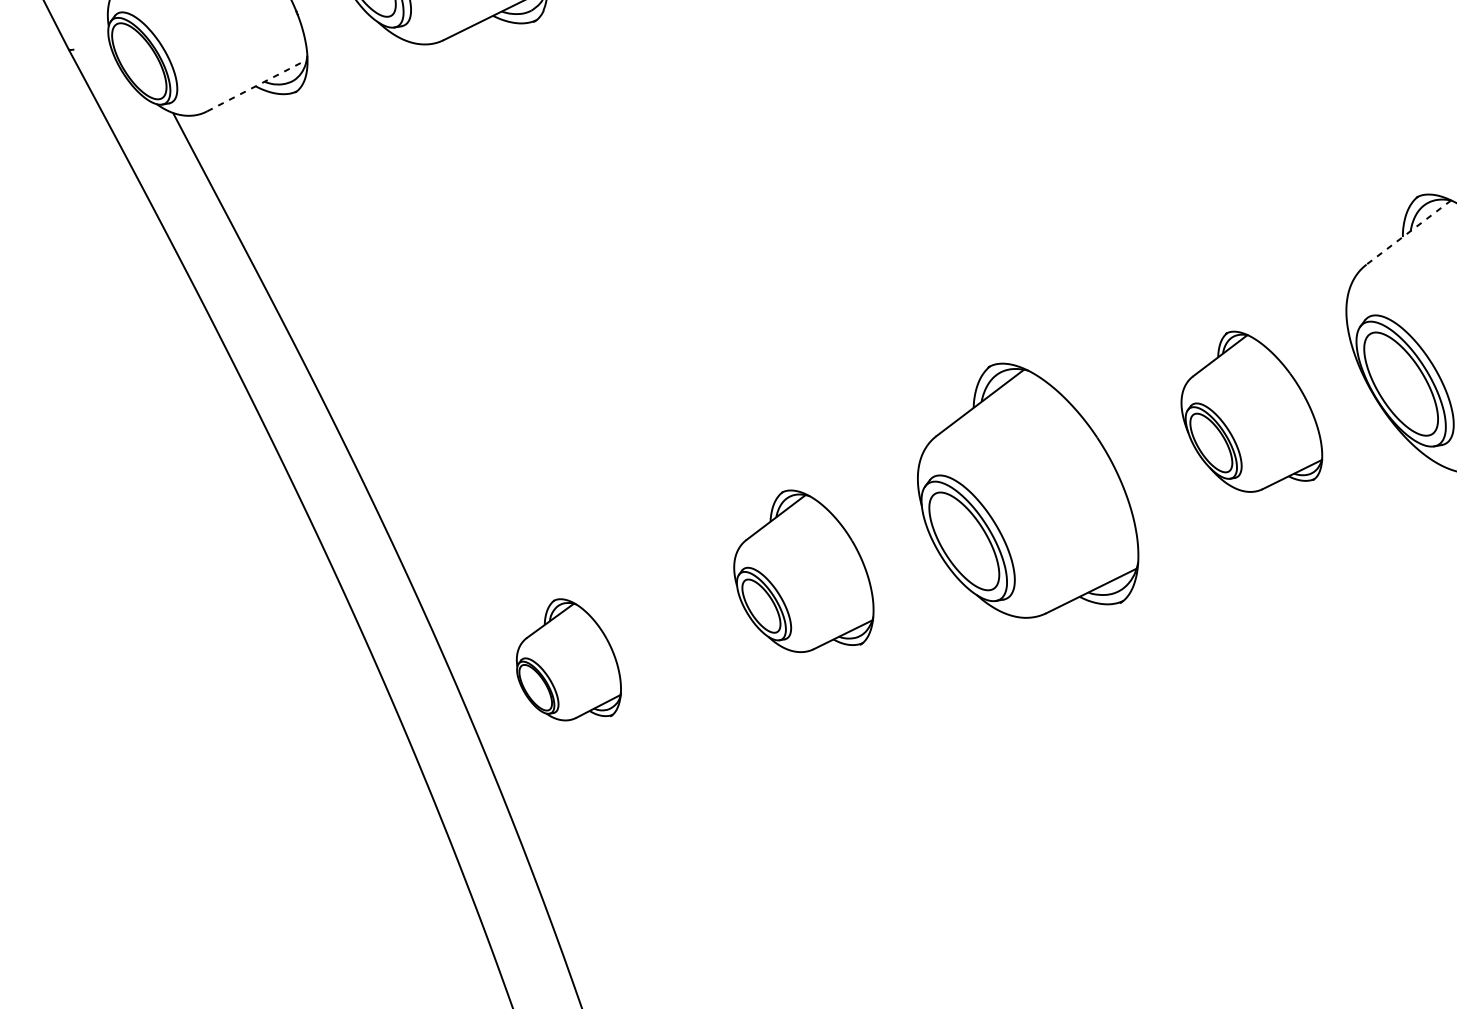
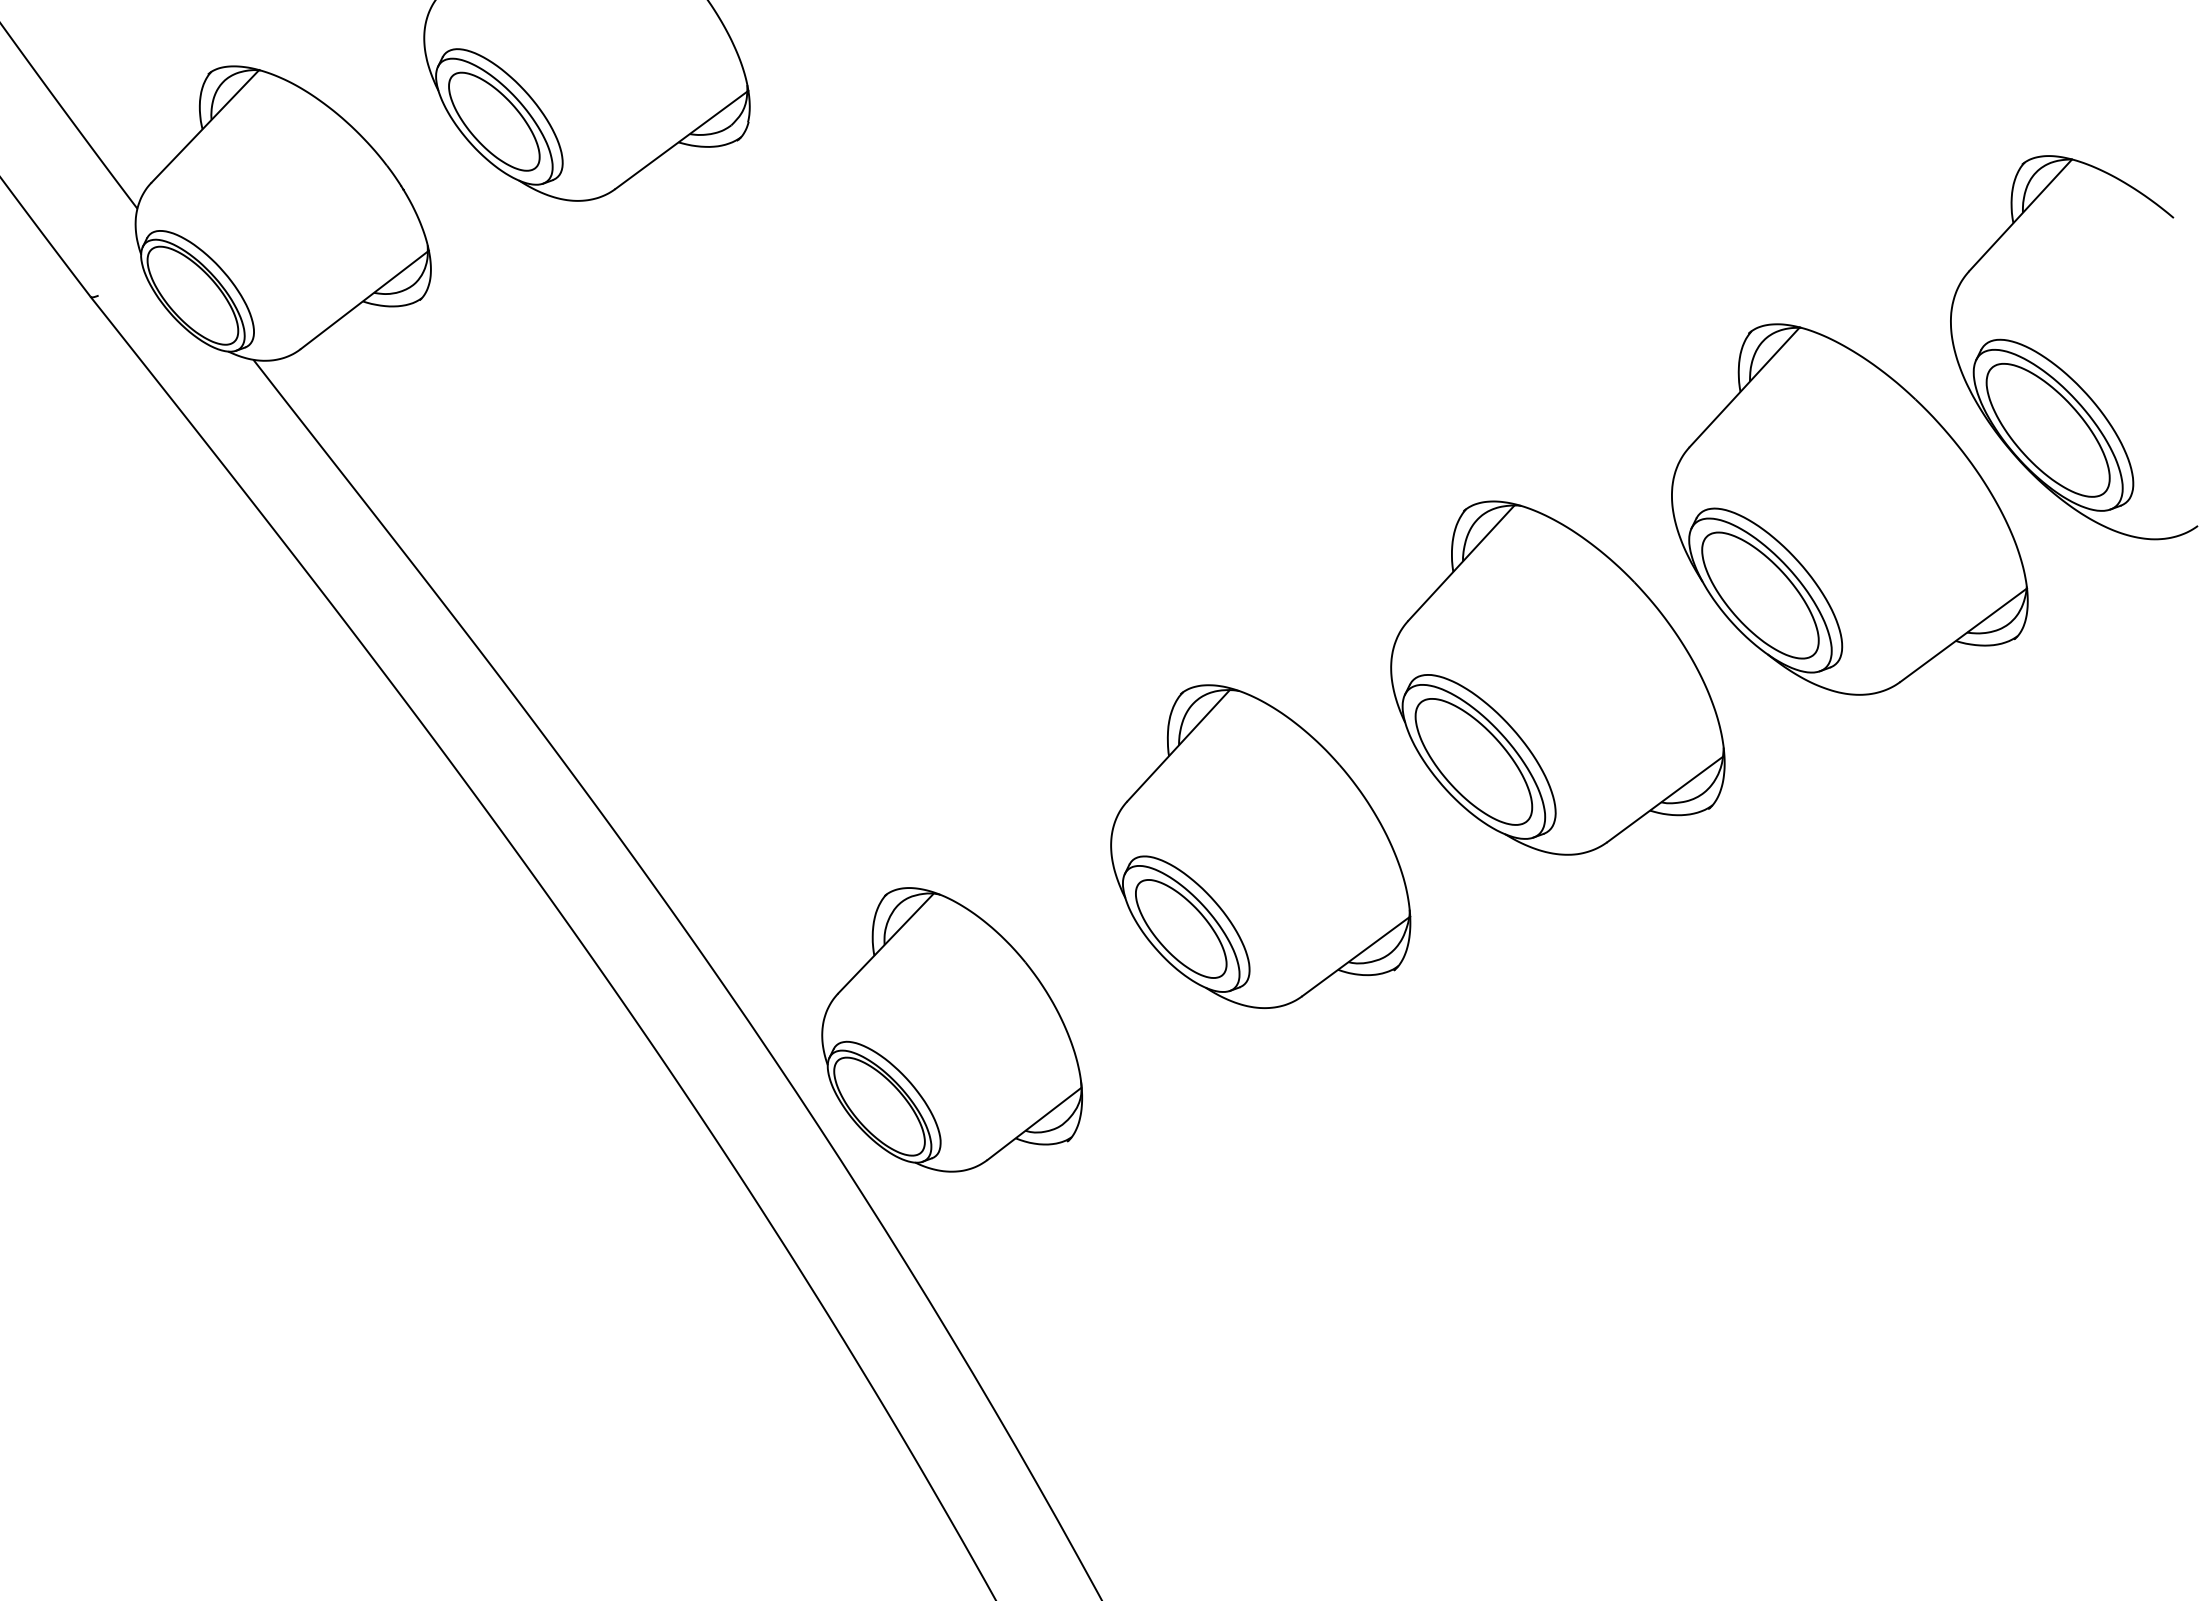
line: (257, 85) -> (364, 299), dashed -> solid
line: (1408, 232) -> (2020, 215), dashed -> solid
part: (1254, 414) -> (1849, 509), size x1.67
part: (806, 573) -> (1260, 846), size x1.43
part: (571, 661) -> (951, 1029), size x1.67

